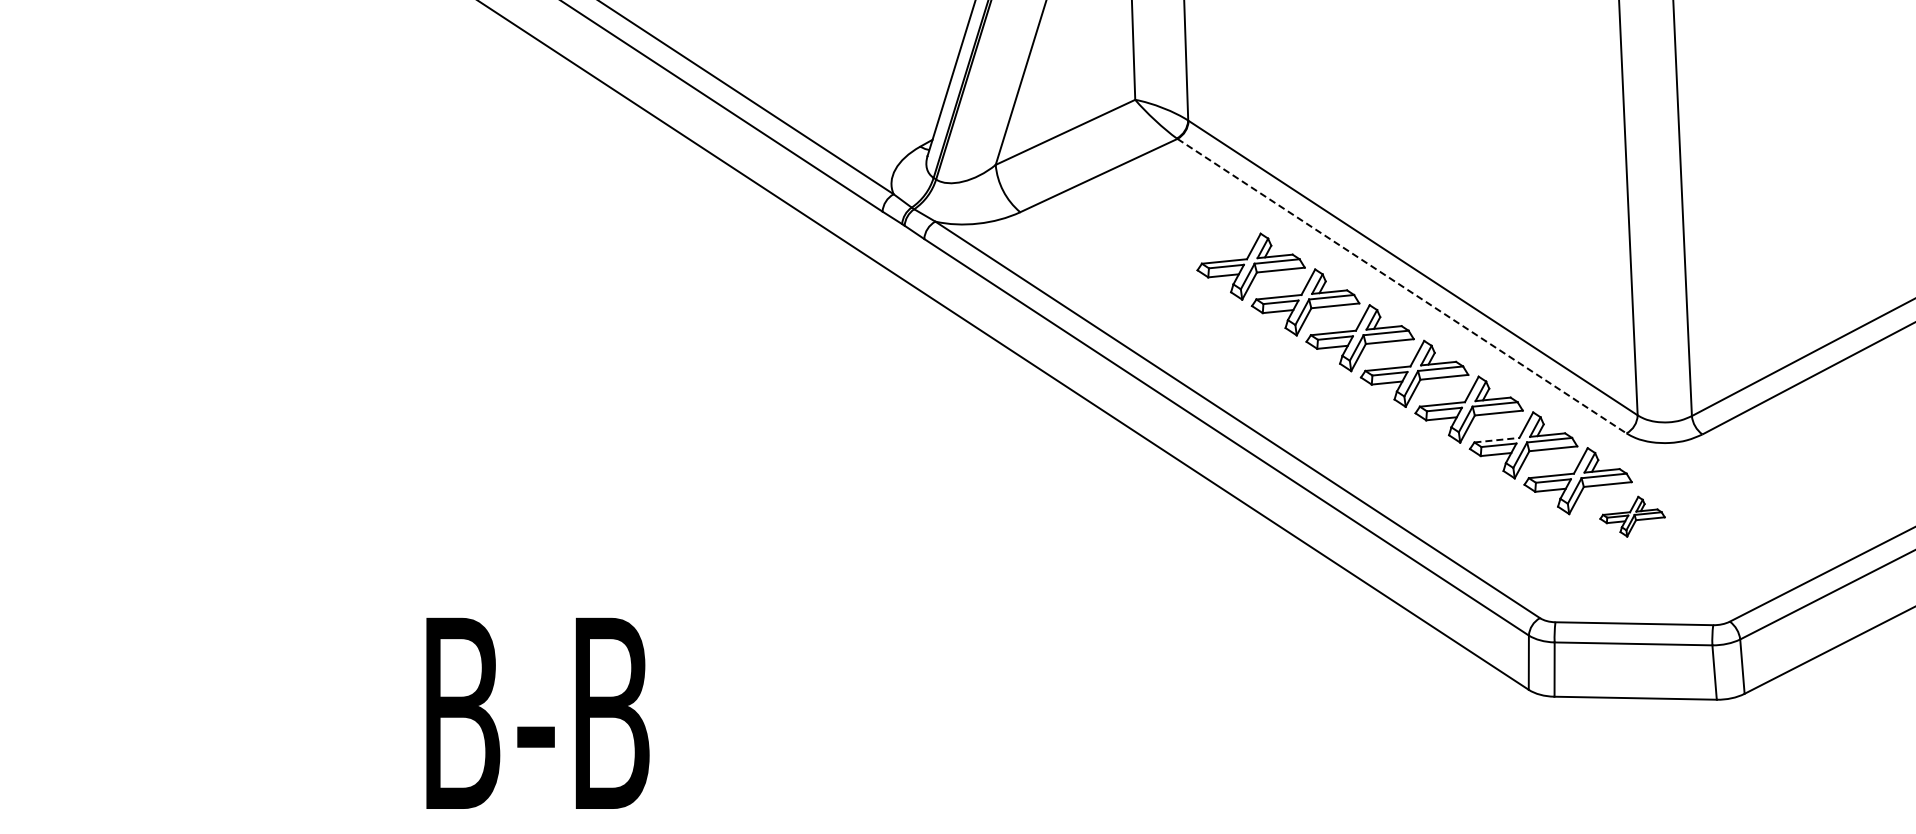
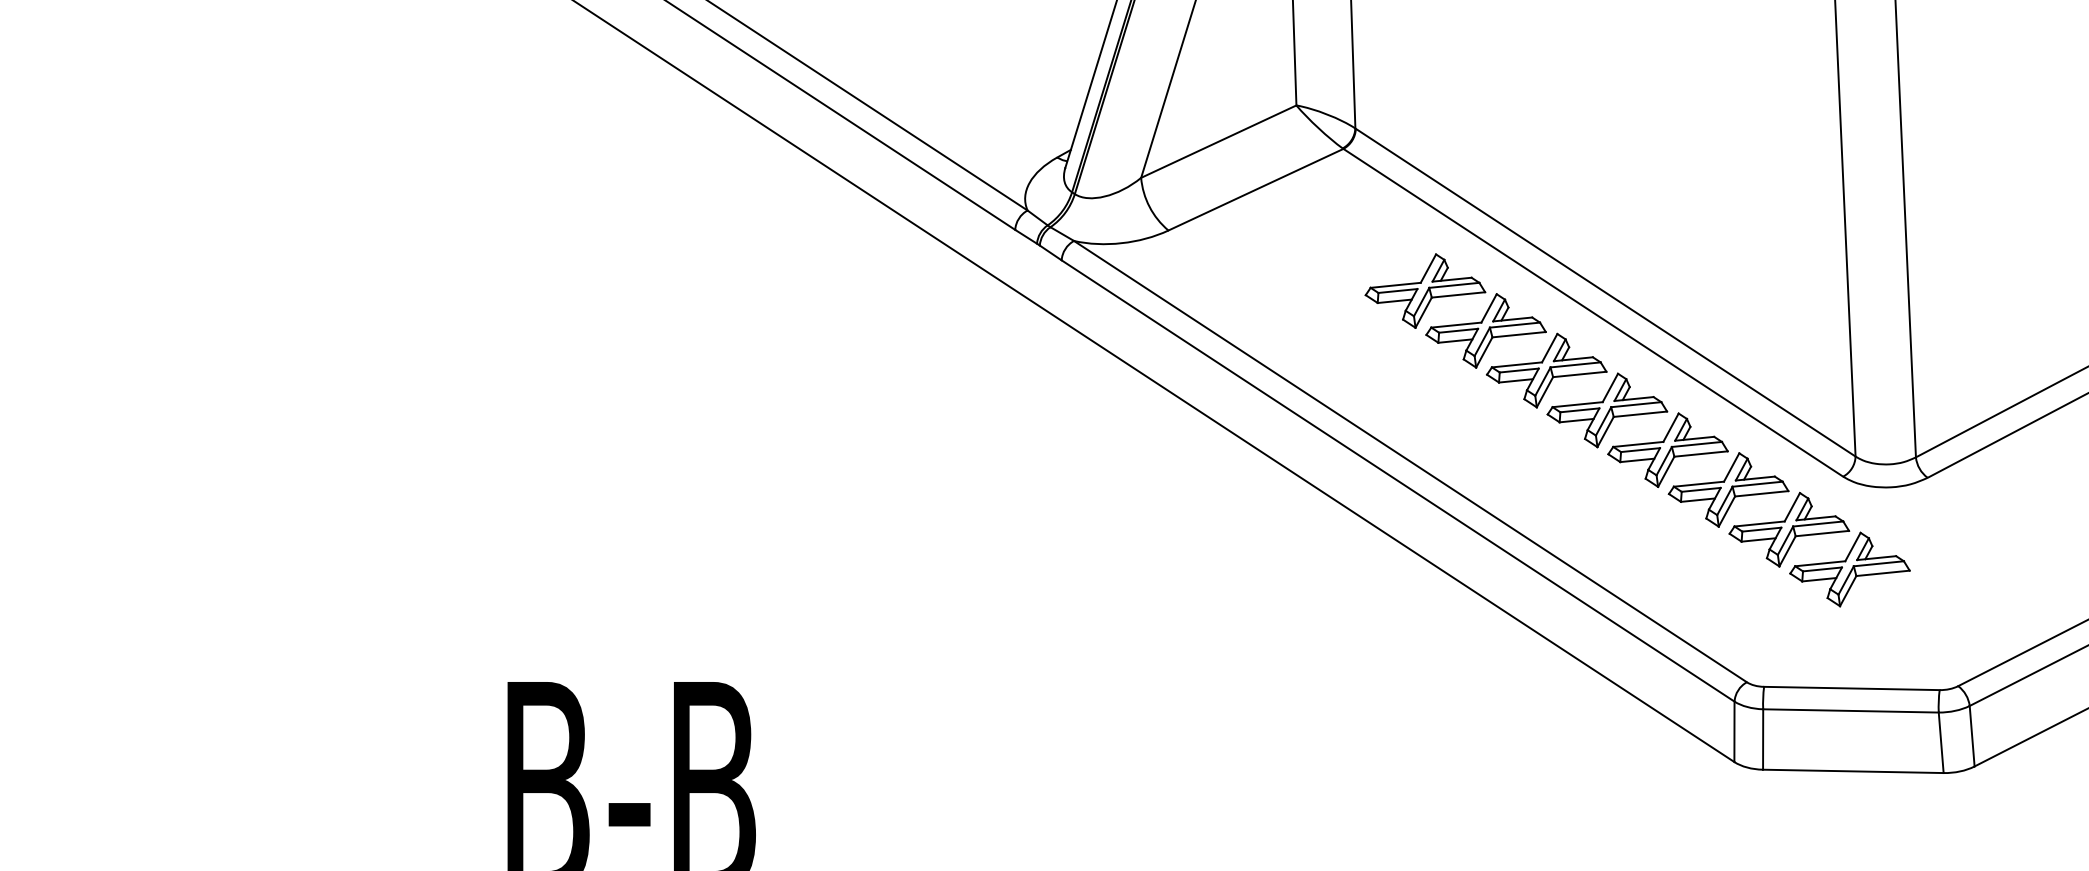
line: (1402, 286) -> (1593, 313), dashed -> solid
line: (1496, 440) -> (1698, 484), dashed -> solid
part: (1632, 516) -> (1849, 569), size x1.67

